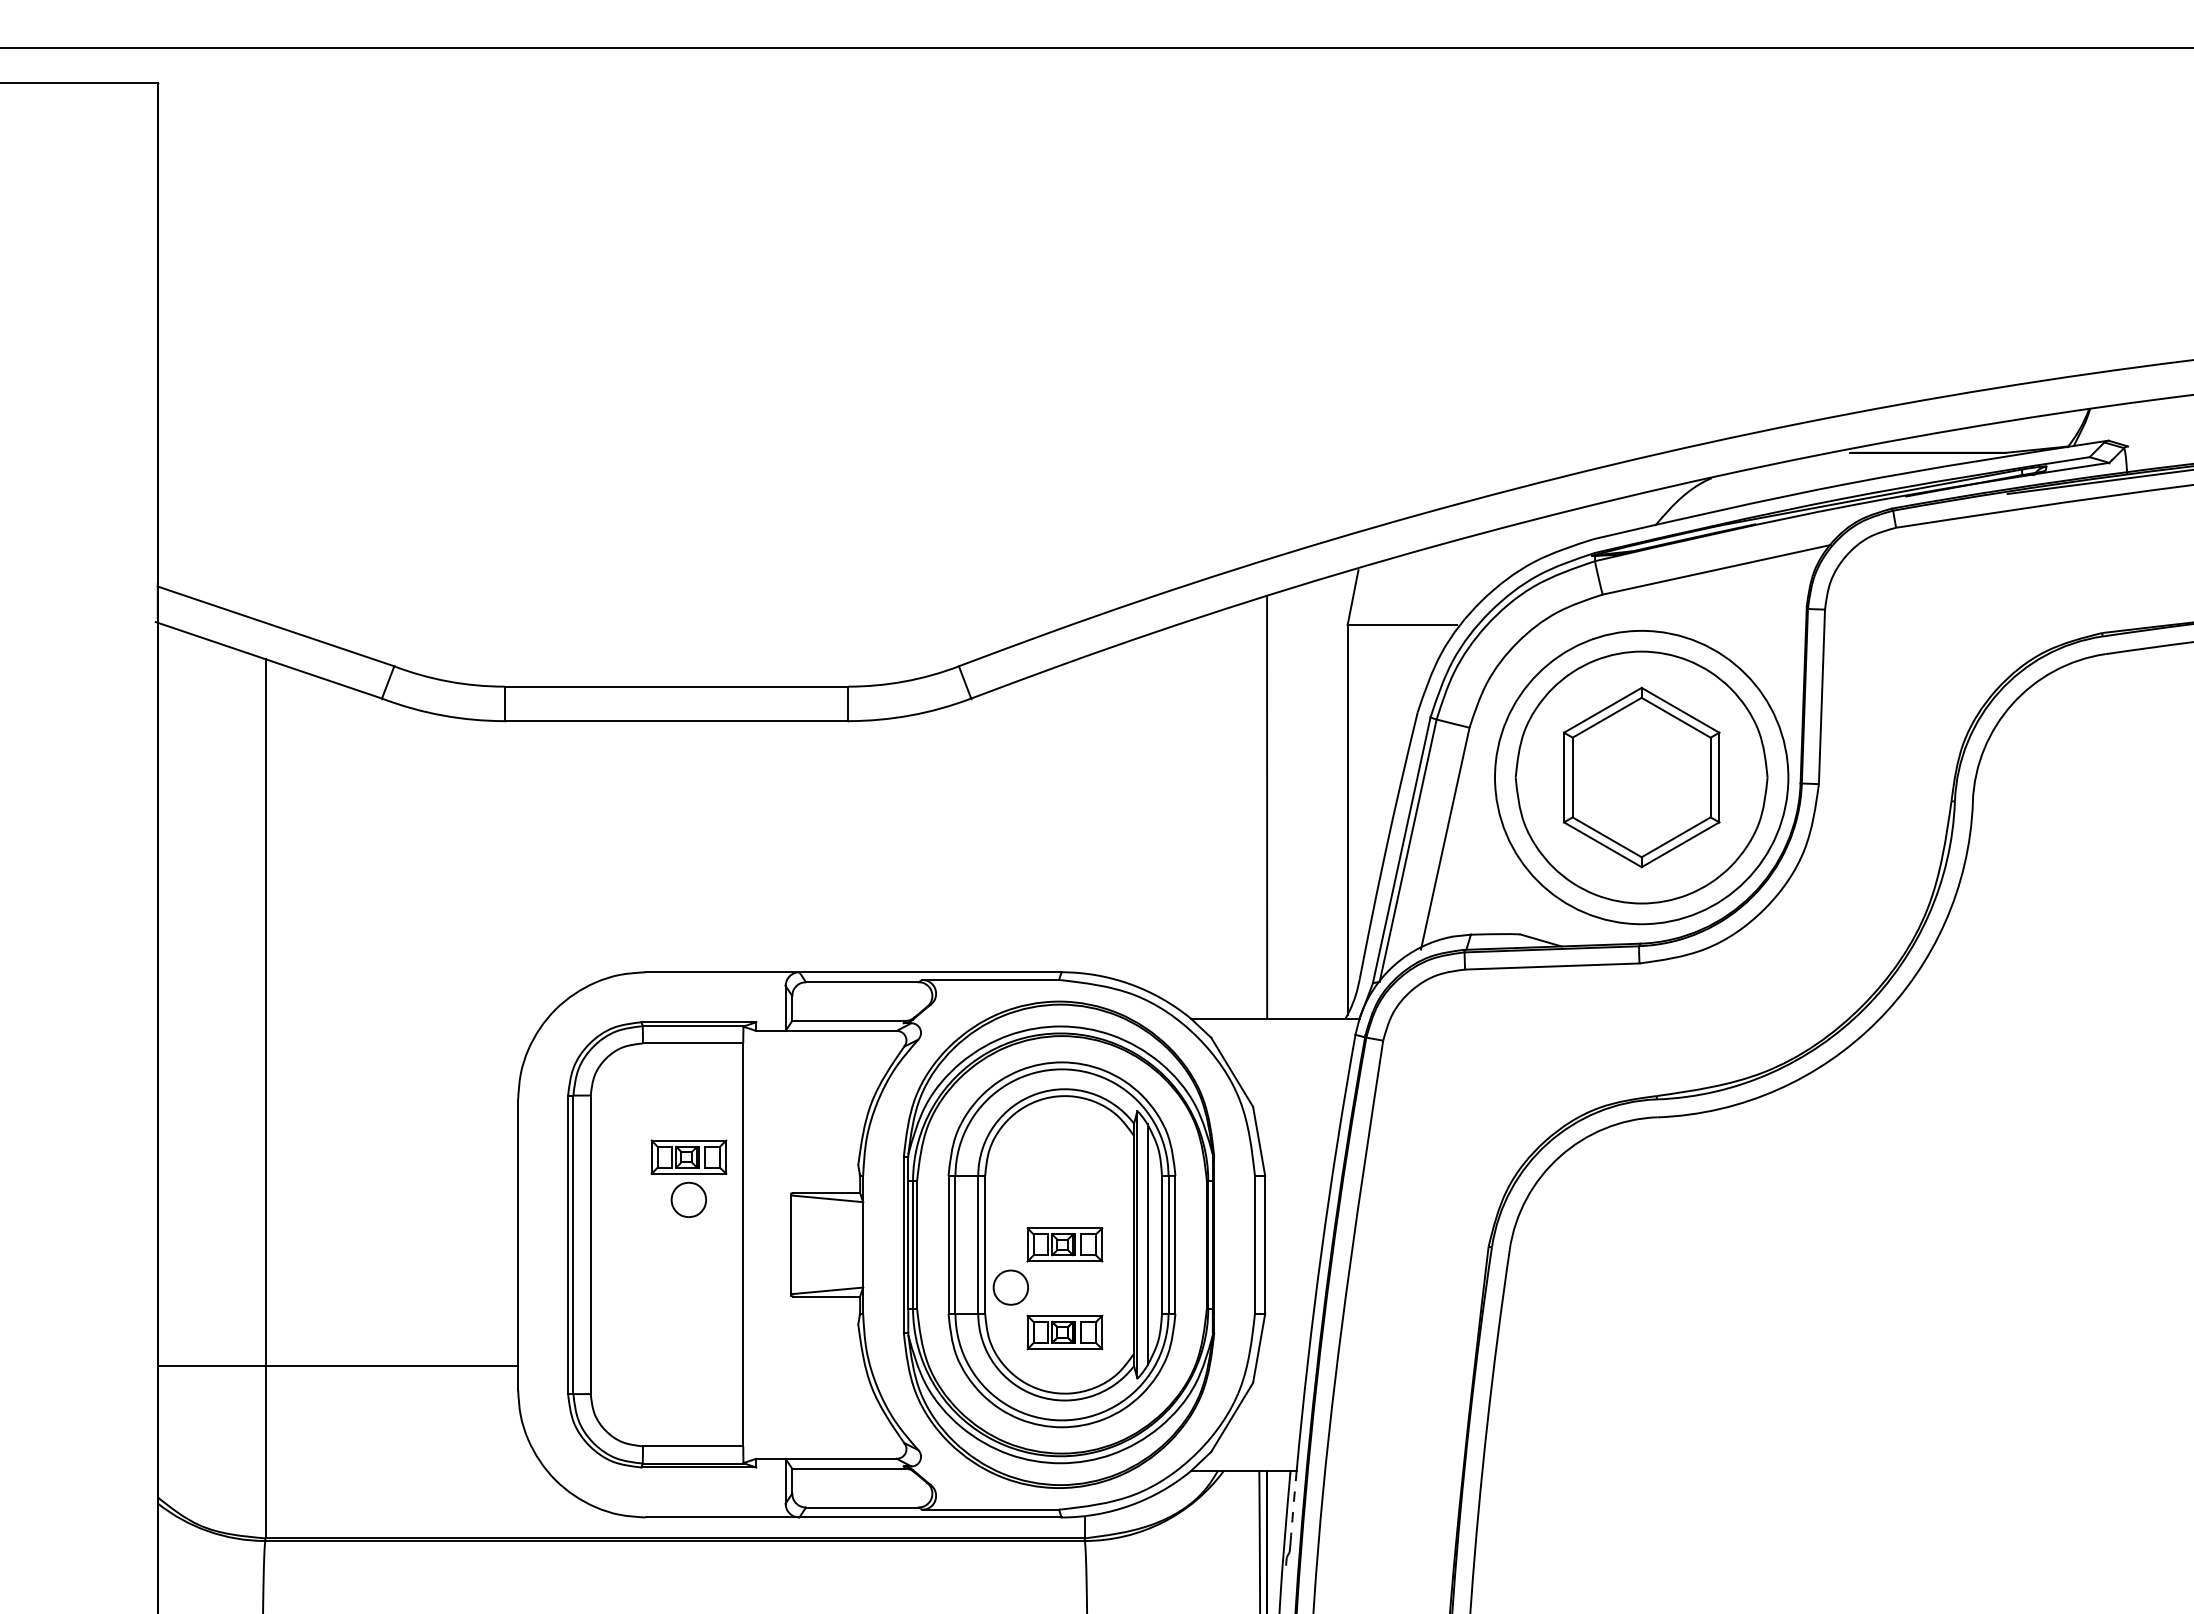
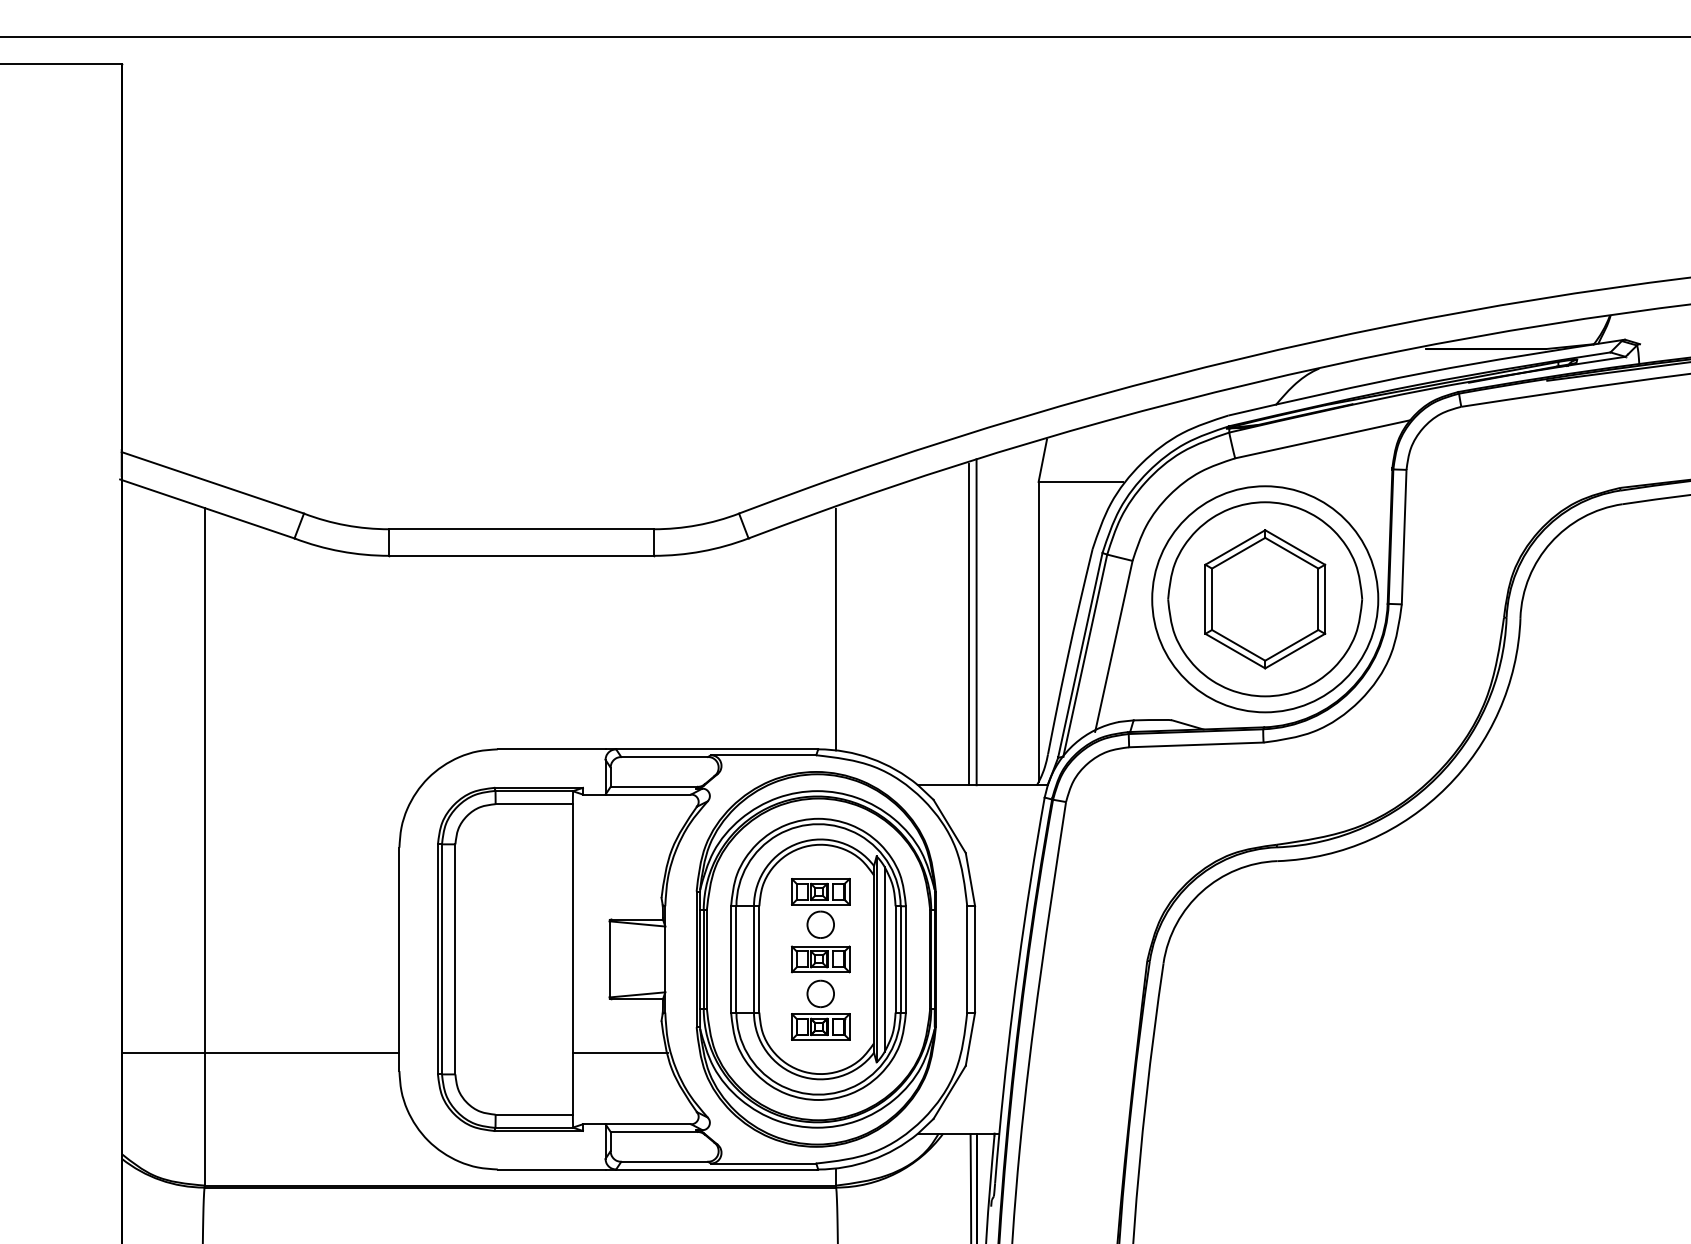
line: (1257, 810) -> (969, 624), added
line: (1084, 816) -> (835, 629), added
part: (688, 1178) -> (820, 908), moved
part: (1010, 1287) -> (820, 993), moved
line: (805, 1366) -> (620, 1053), added
arc: (1293, 1503) -> (996, 1158), dashed -> solid

